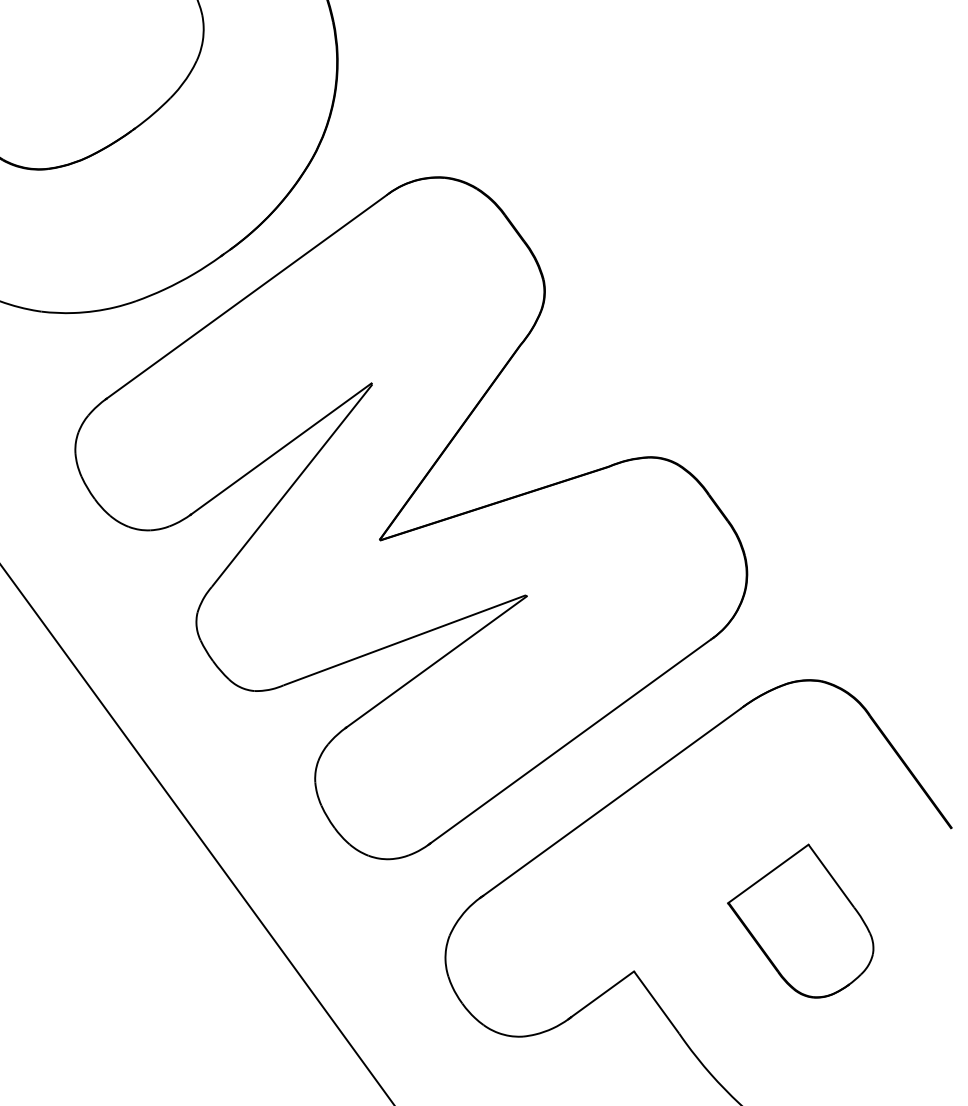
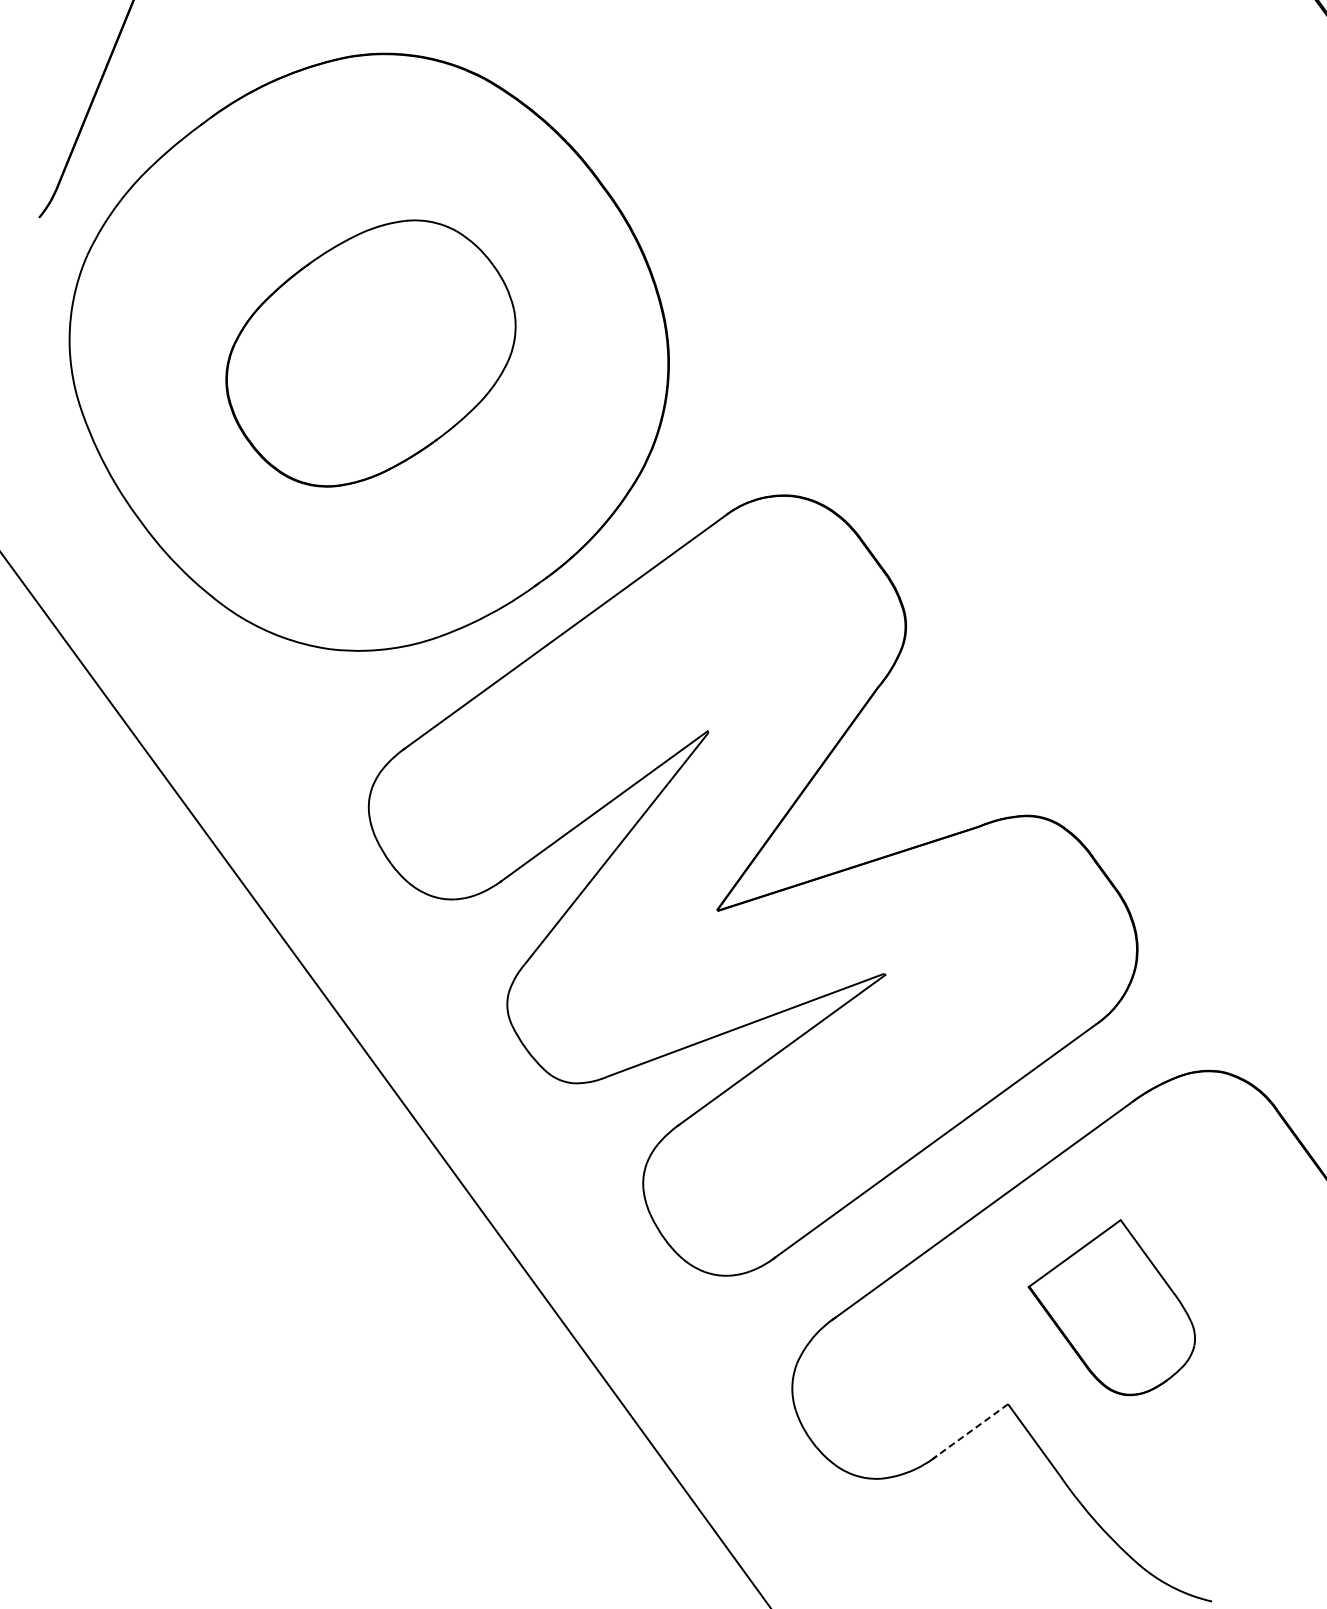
part: (800, 921) -> (1111, 1307), moved
line: (602, 994) -> (971, 1430), solid -> dashed

